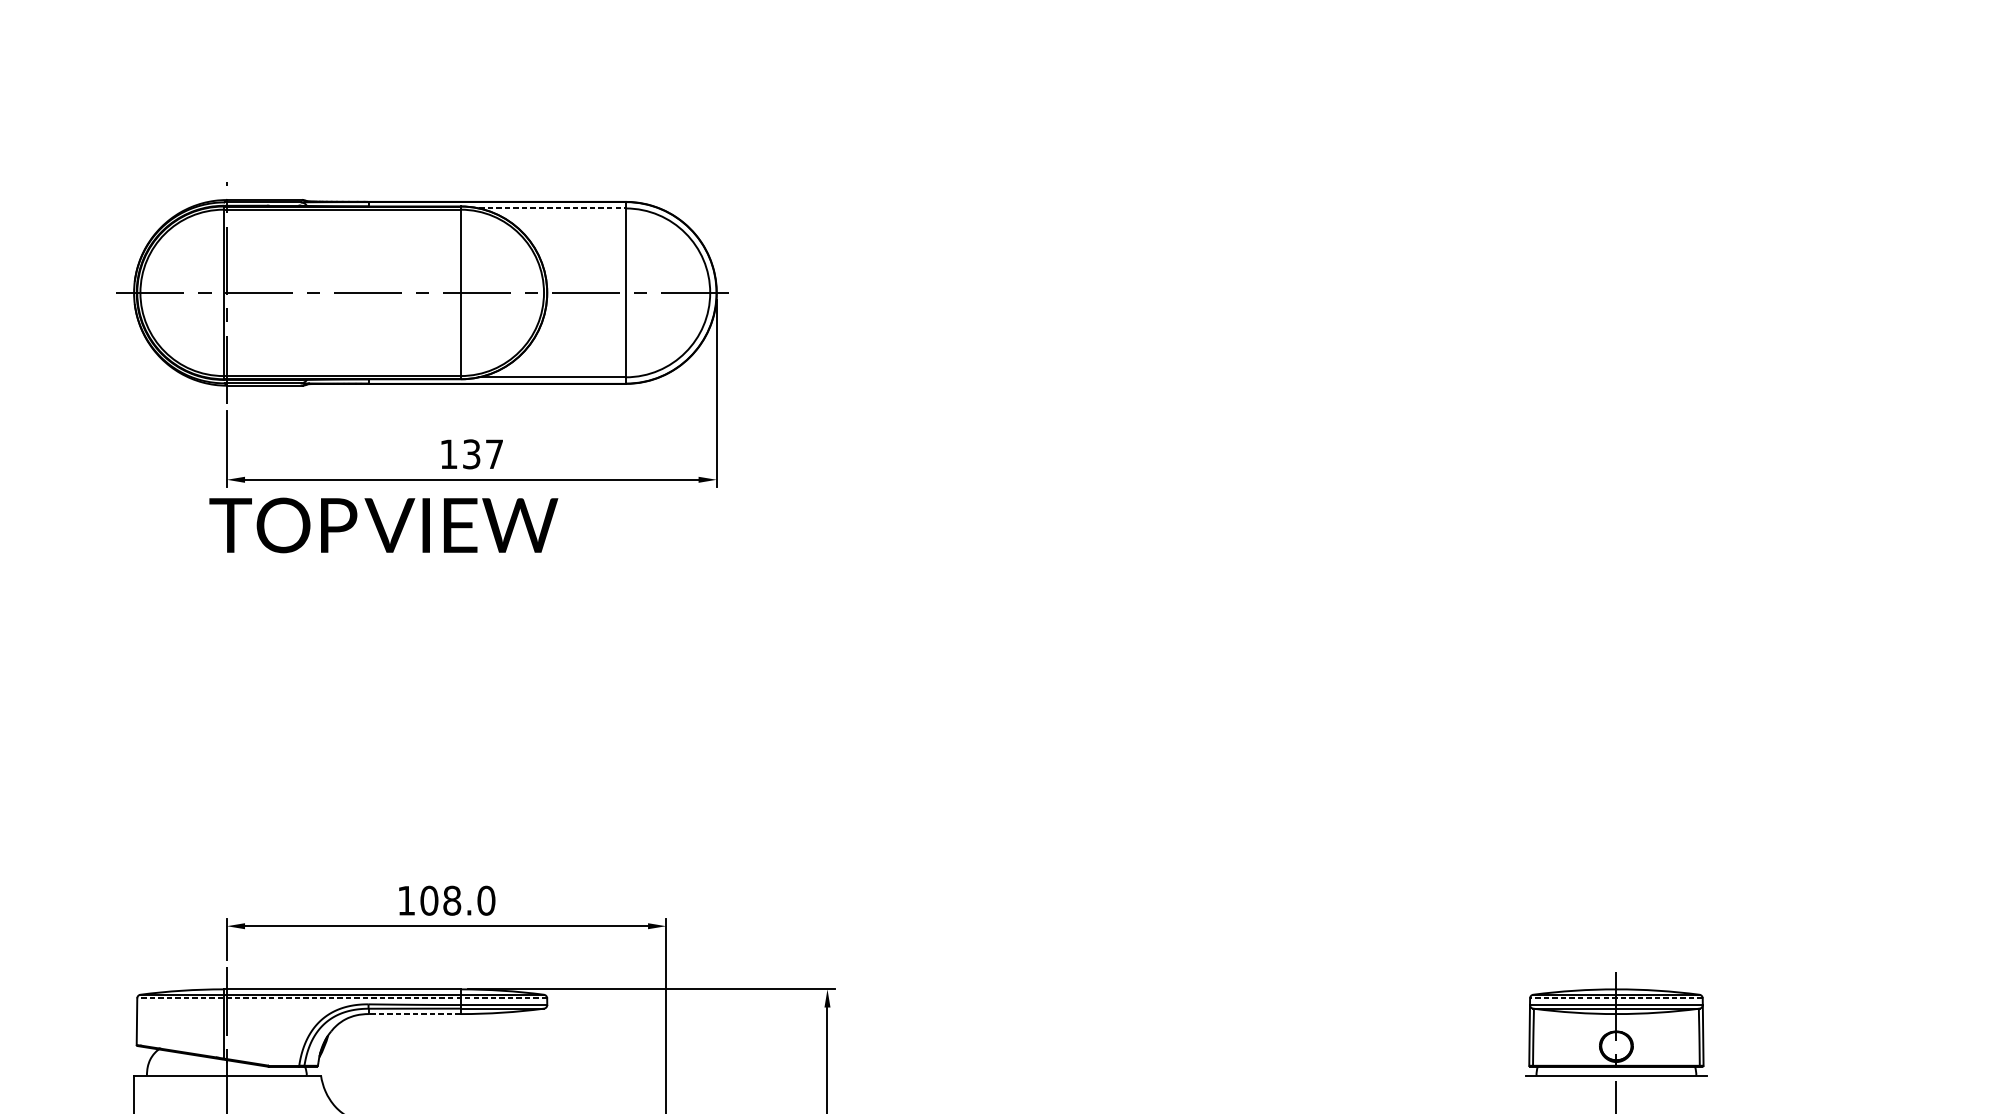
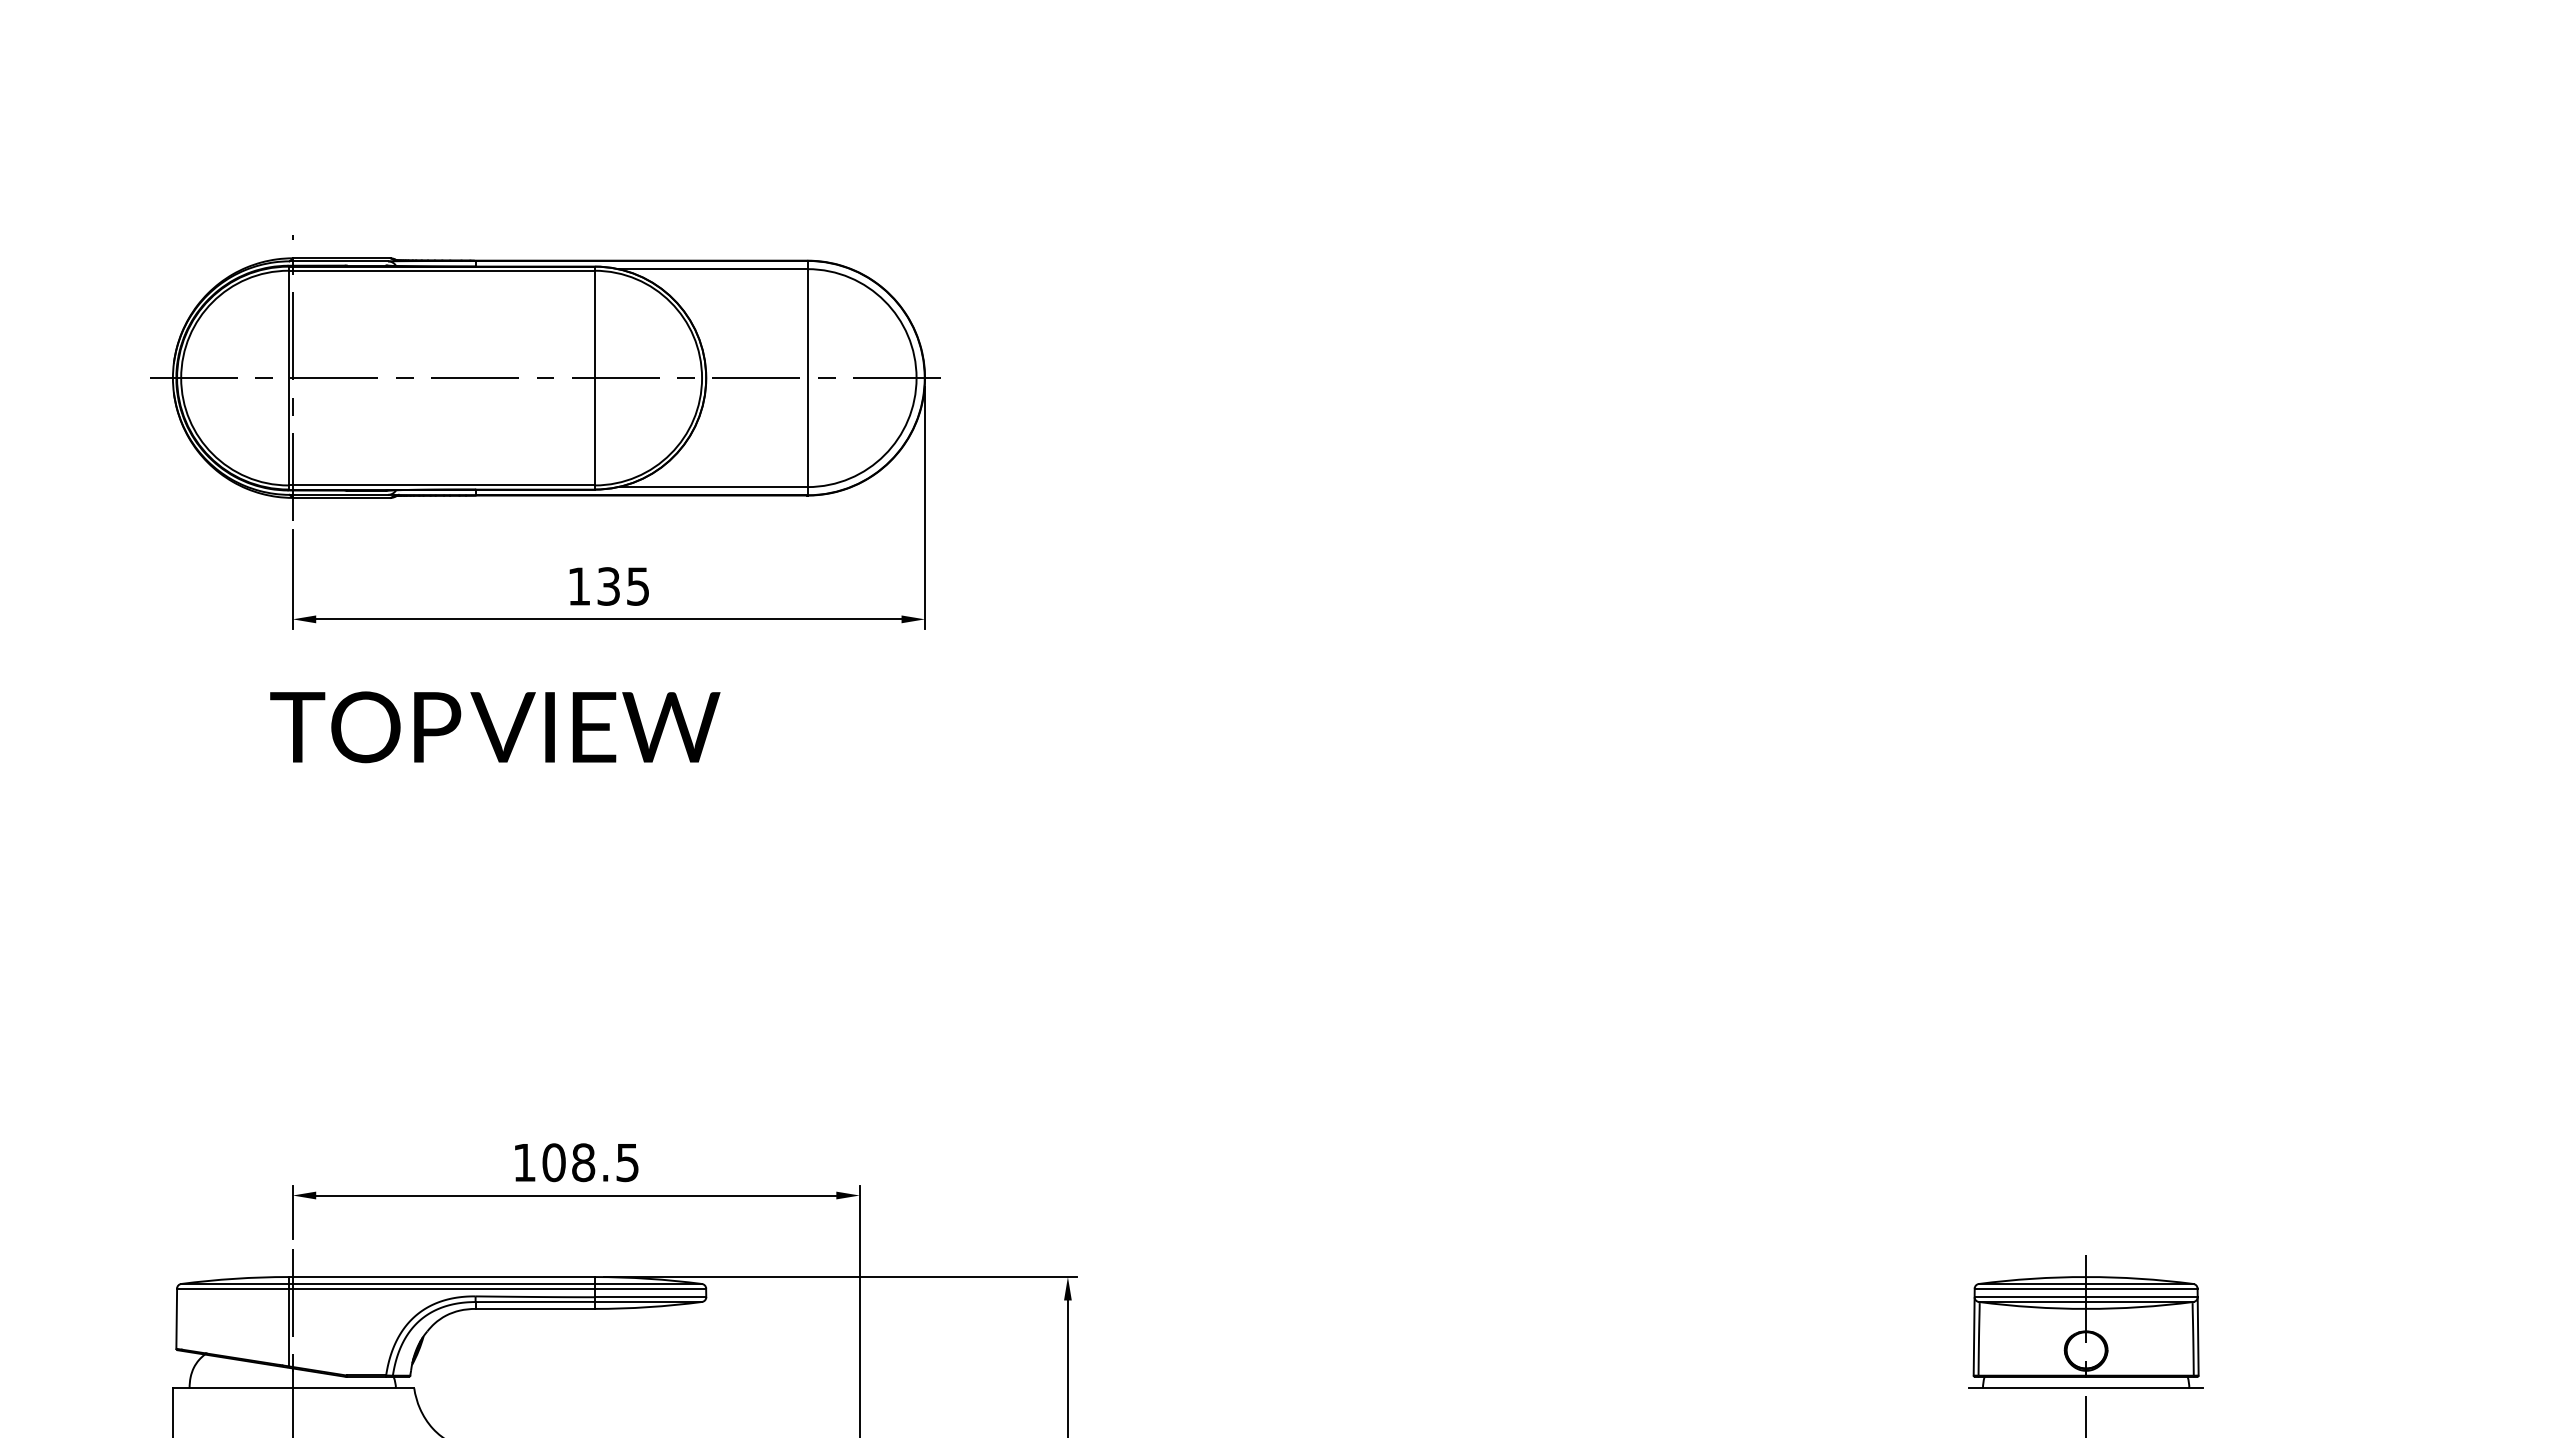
line: (552, 208) -> (712, 269), dashed -> solid
text: (494, 454) -> (638, 586), 137 -> 135
text: (383, 525) -> (495, 727), moved
text: (486, 900) -> (627, 1162), 108.0 -> 108.5
line: (342, 998) -> (441, 1288), dashed -> solid
line: (1615, 998) -> (2085, 1288), dashed -> solid
line: (414, 1013) -> (535, 1308), dashed -> solid

